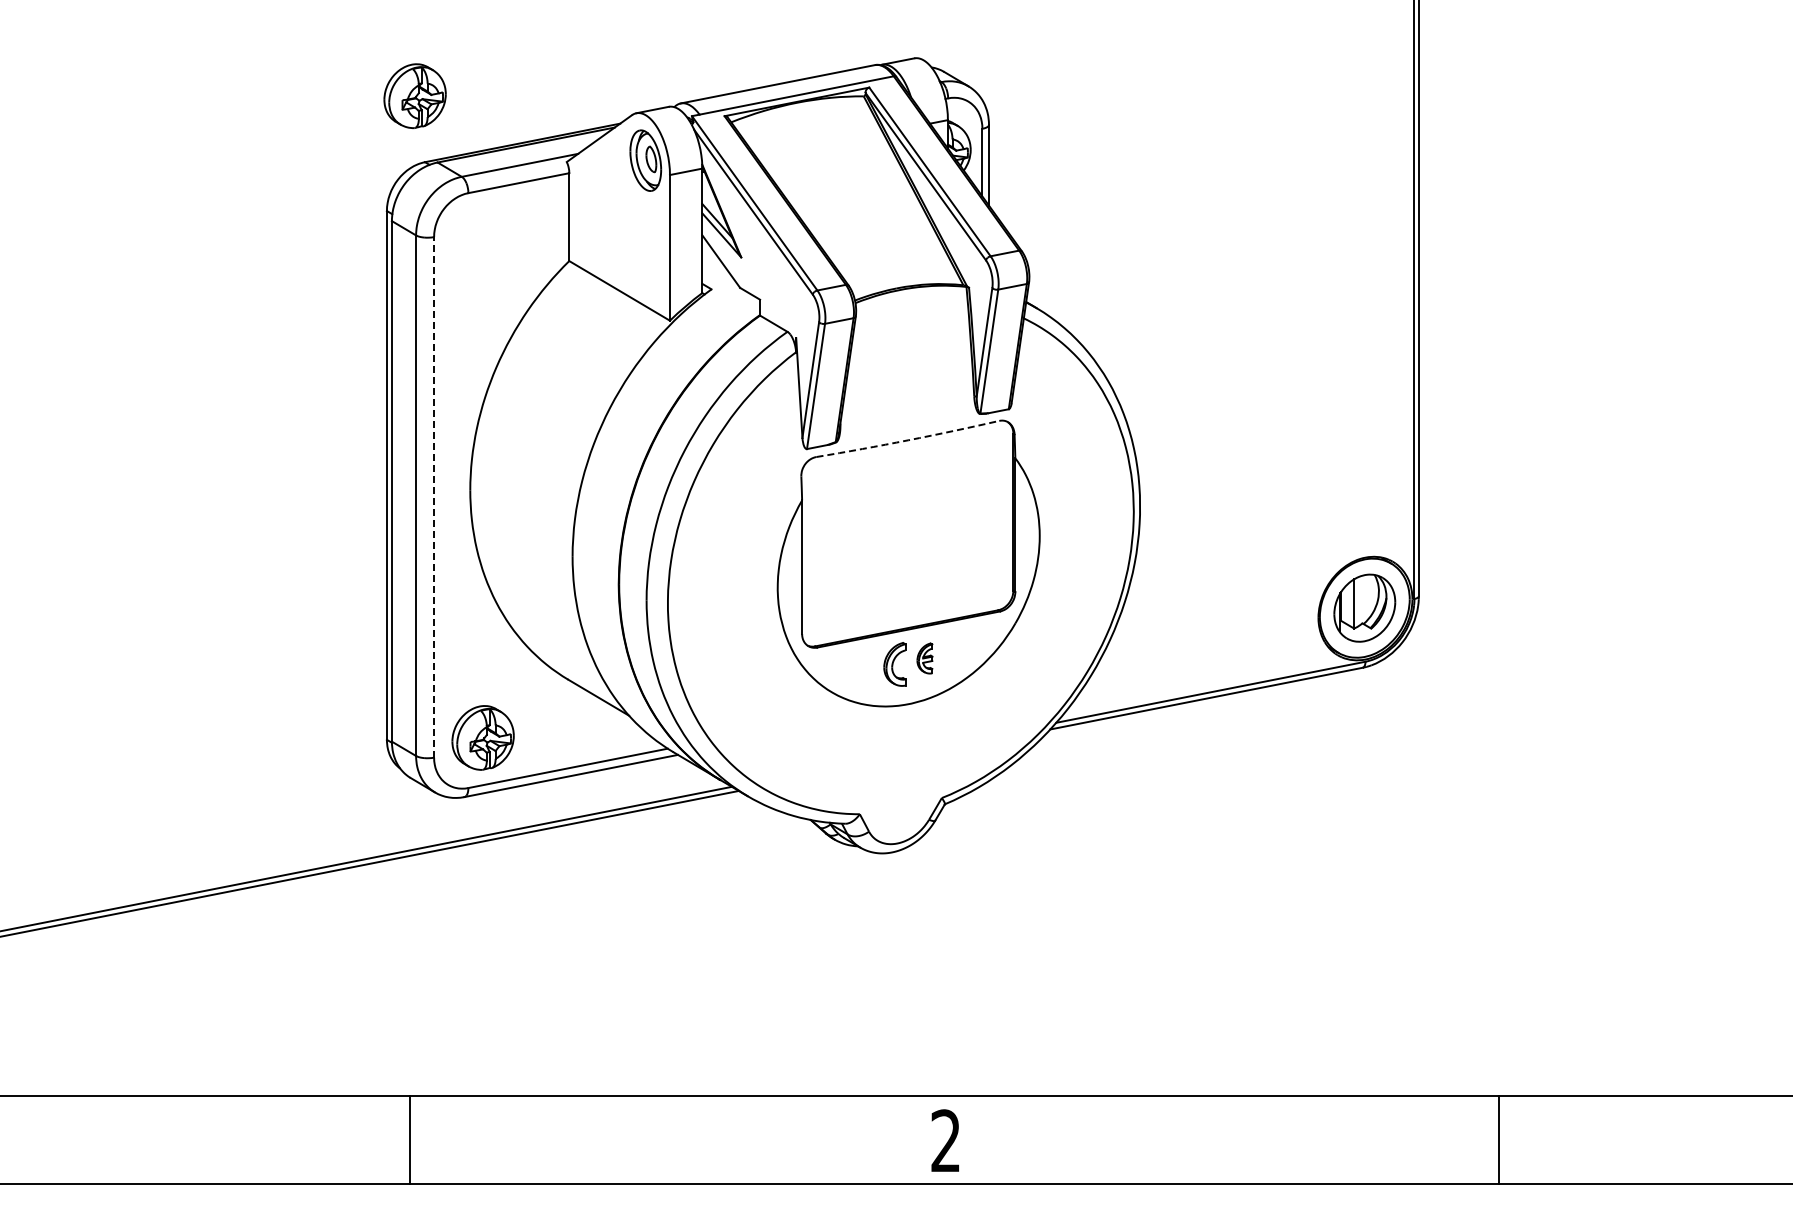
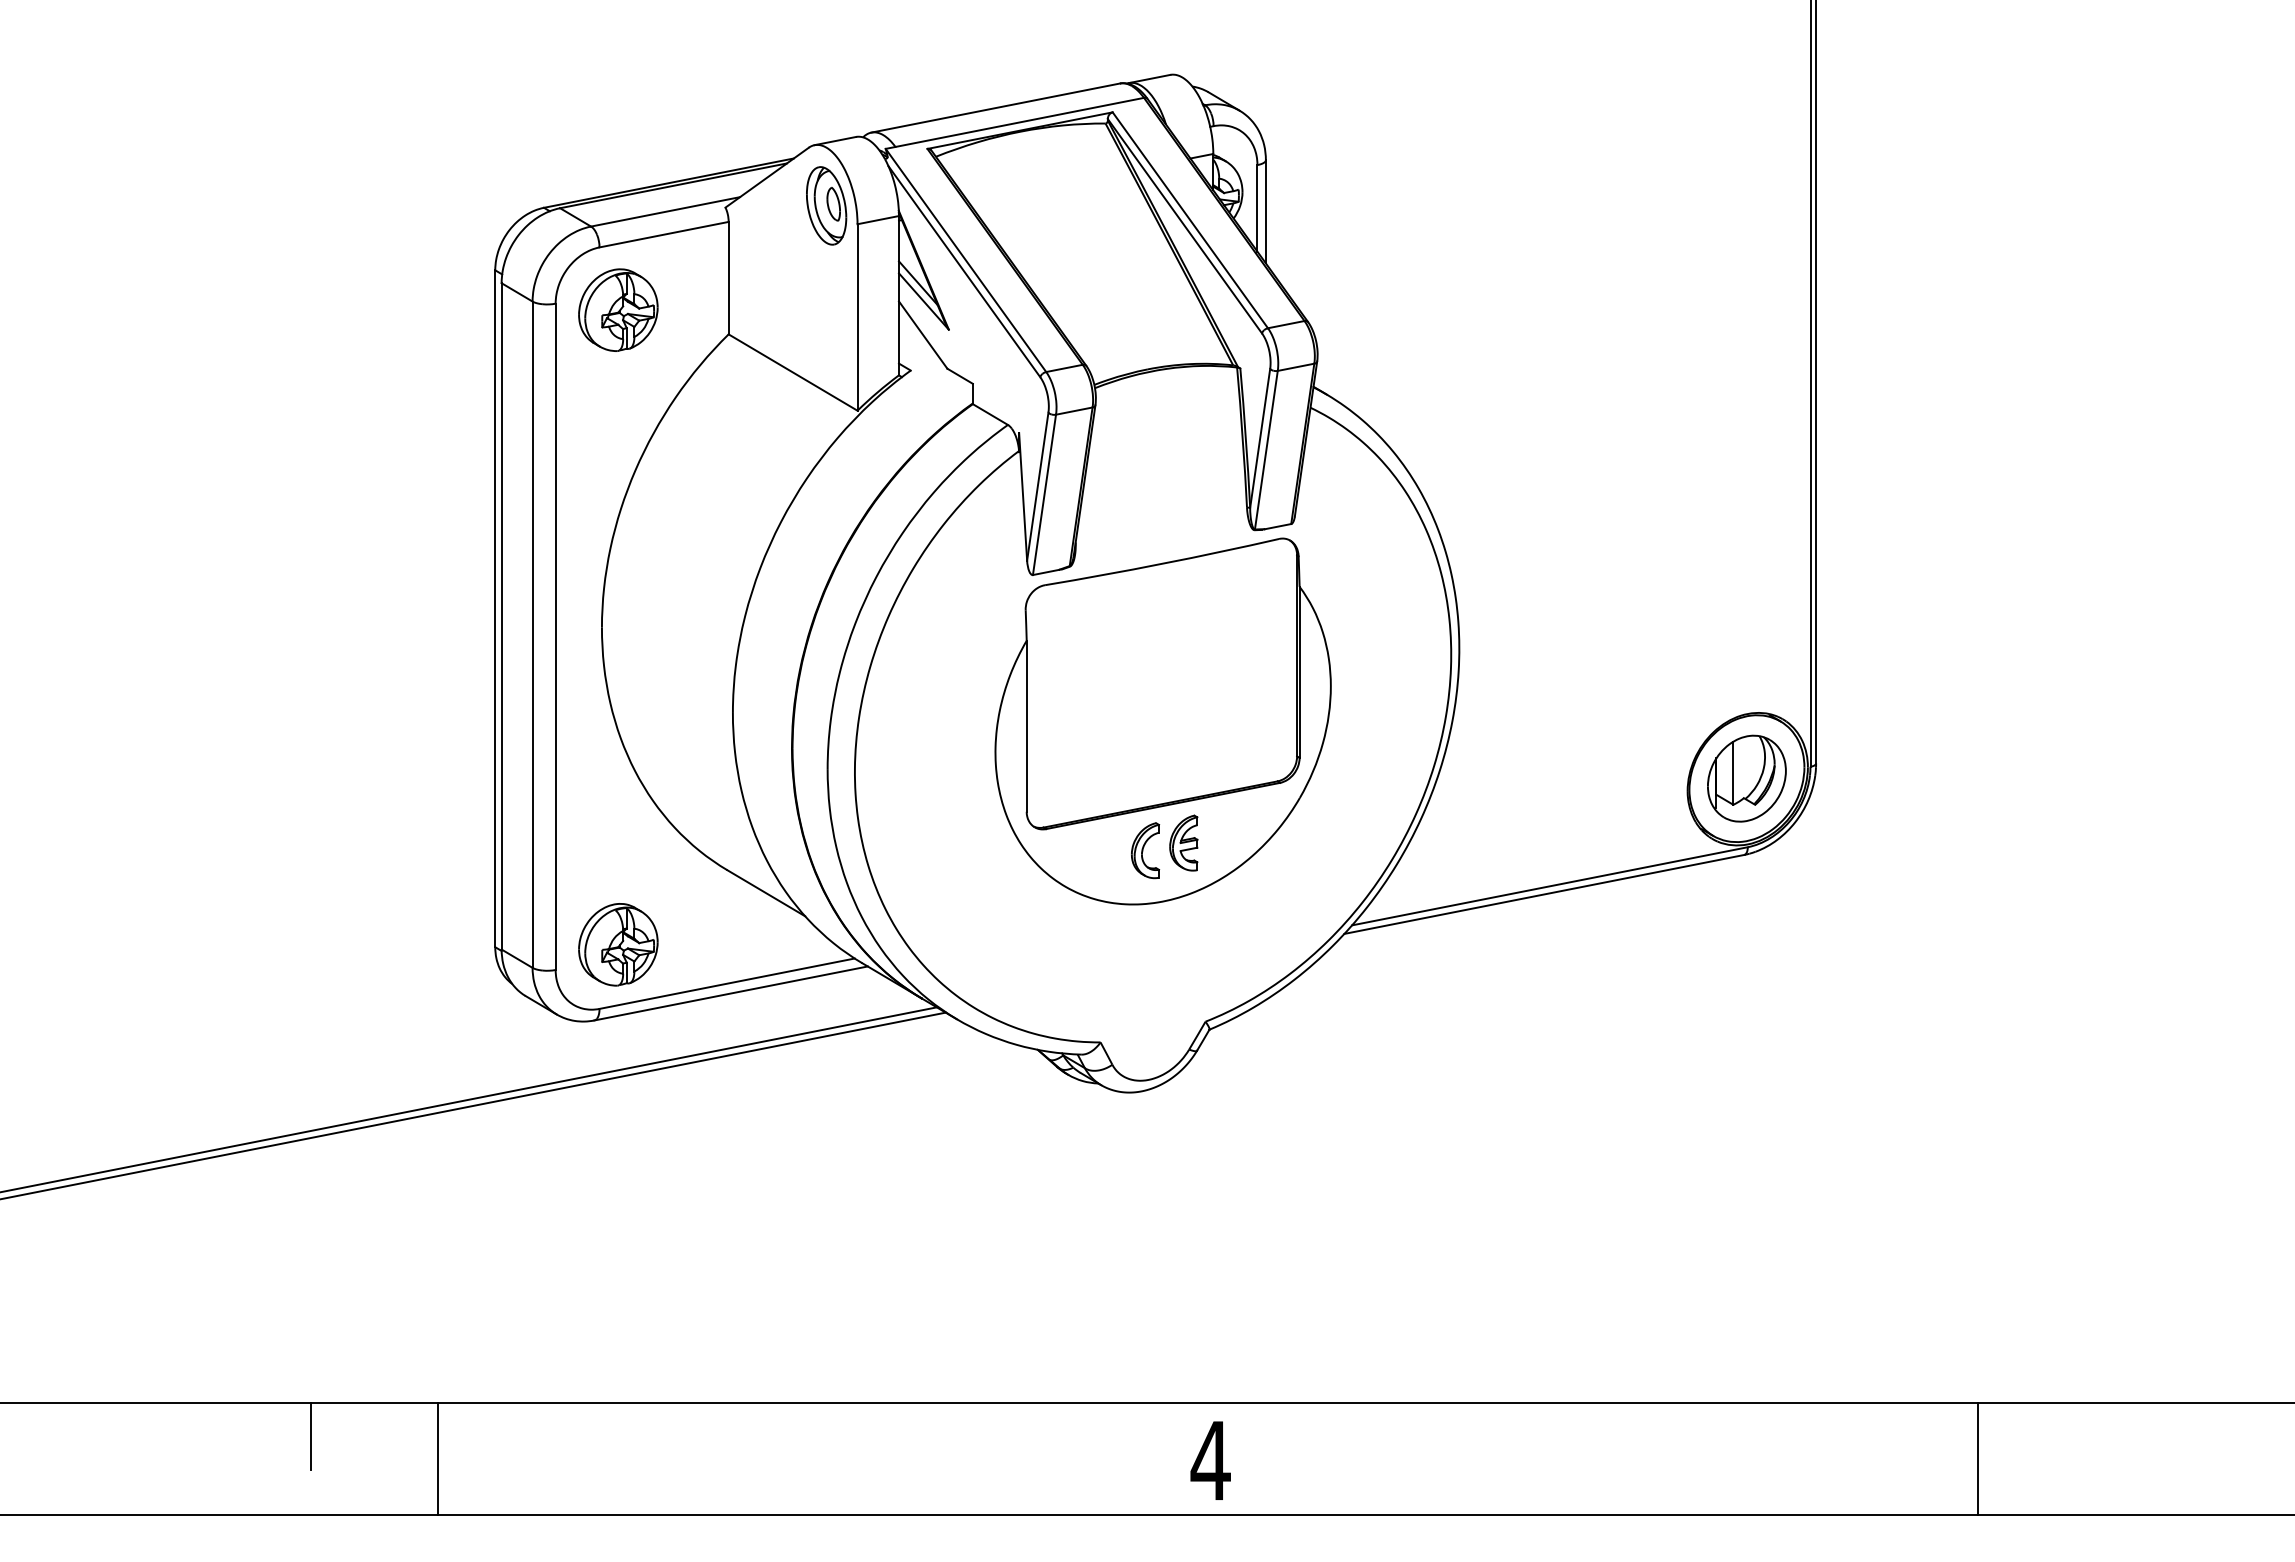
part: (414, 95) -> (617, 309), moved
arc: (908, 440) -> (1162, 564), dashed -> solid
line: (434, 496) -> (556, 635), dashed -> solid
part: (924, 658) -> (1183, 843), size x1.43
line: (242, 1121) -> (310, 1435), added
line: (410, 1139) -> (438, 1458), moved
line: (1499, 1139) -> (1978, 1458), moved
text: (945, 1140) -> (1210, 1460), 2 -> 4

